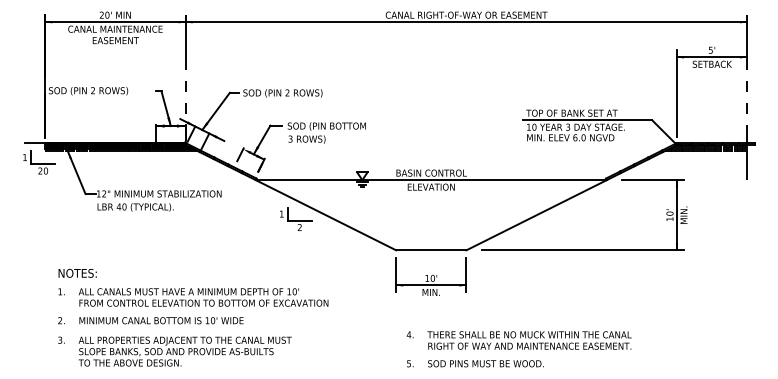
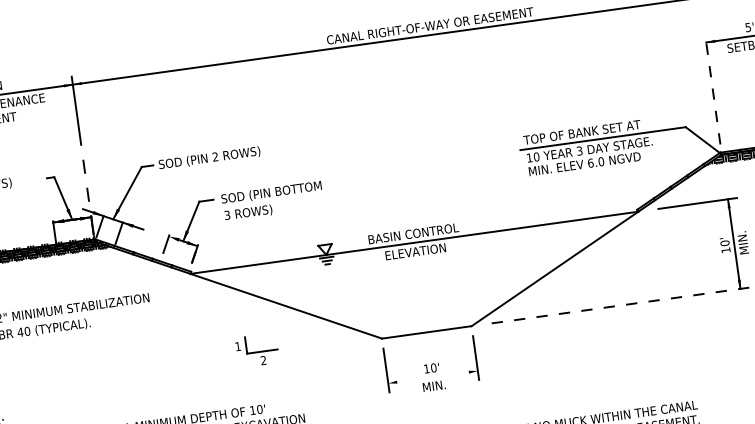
line: (676, 93) -> (712, 88), solid -> dashed
part: (296, 218) -> (257, 349), moved
line: (583, 250) -> (621, 305), solid -> dashed
line: (431, 285) -> (433, 377), removed

